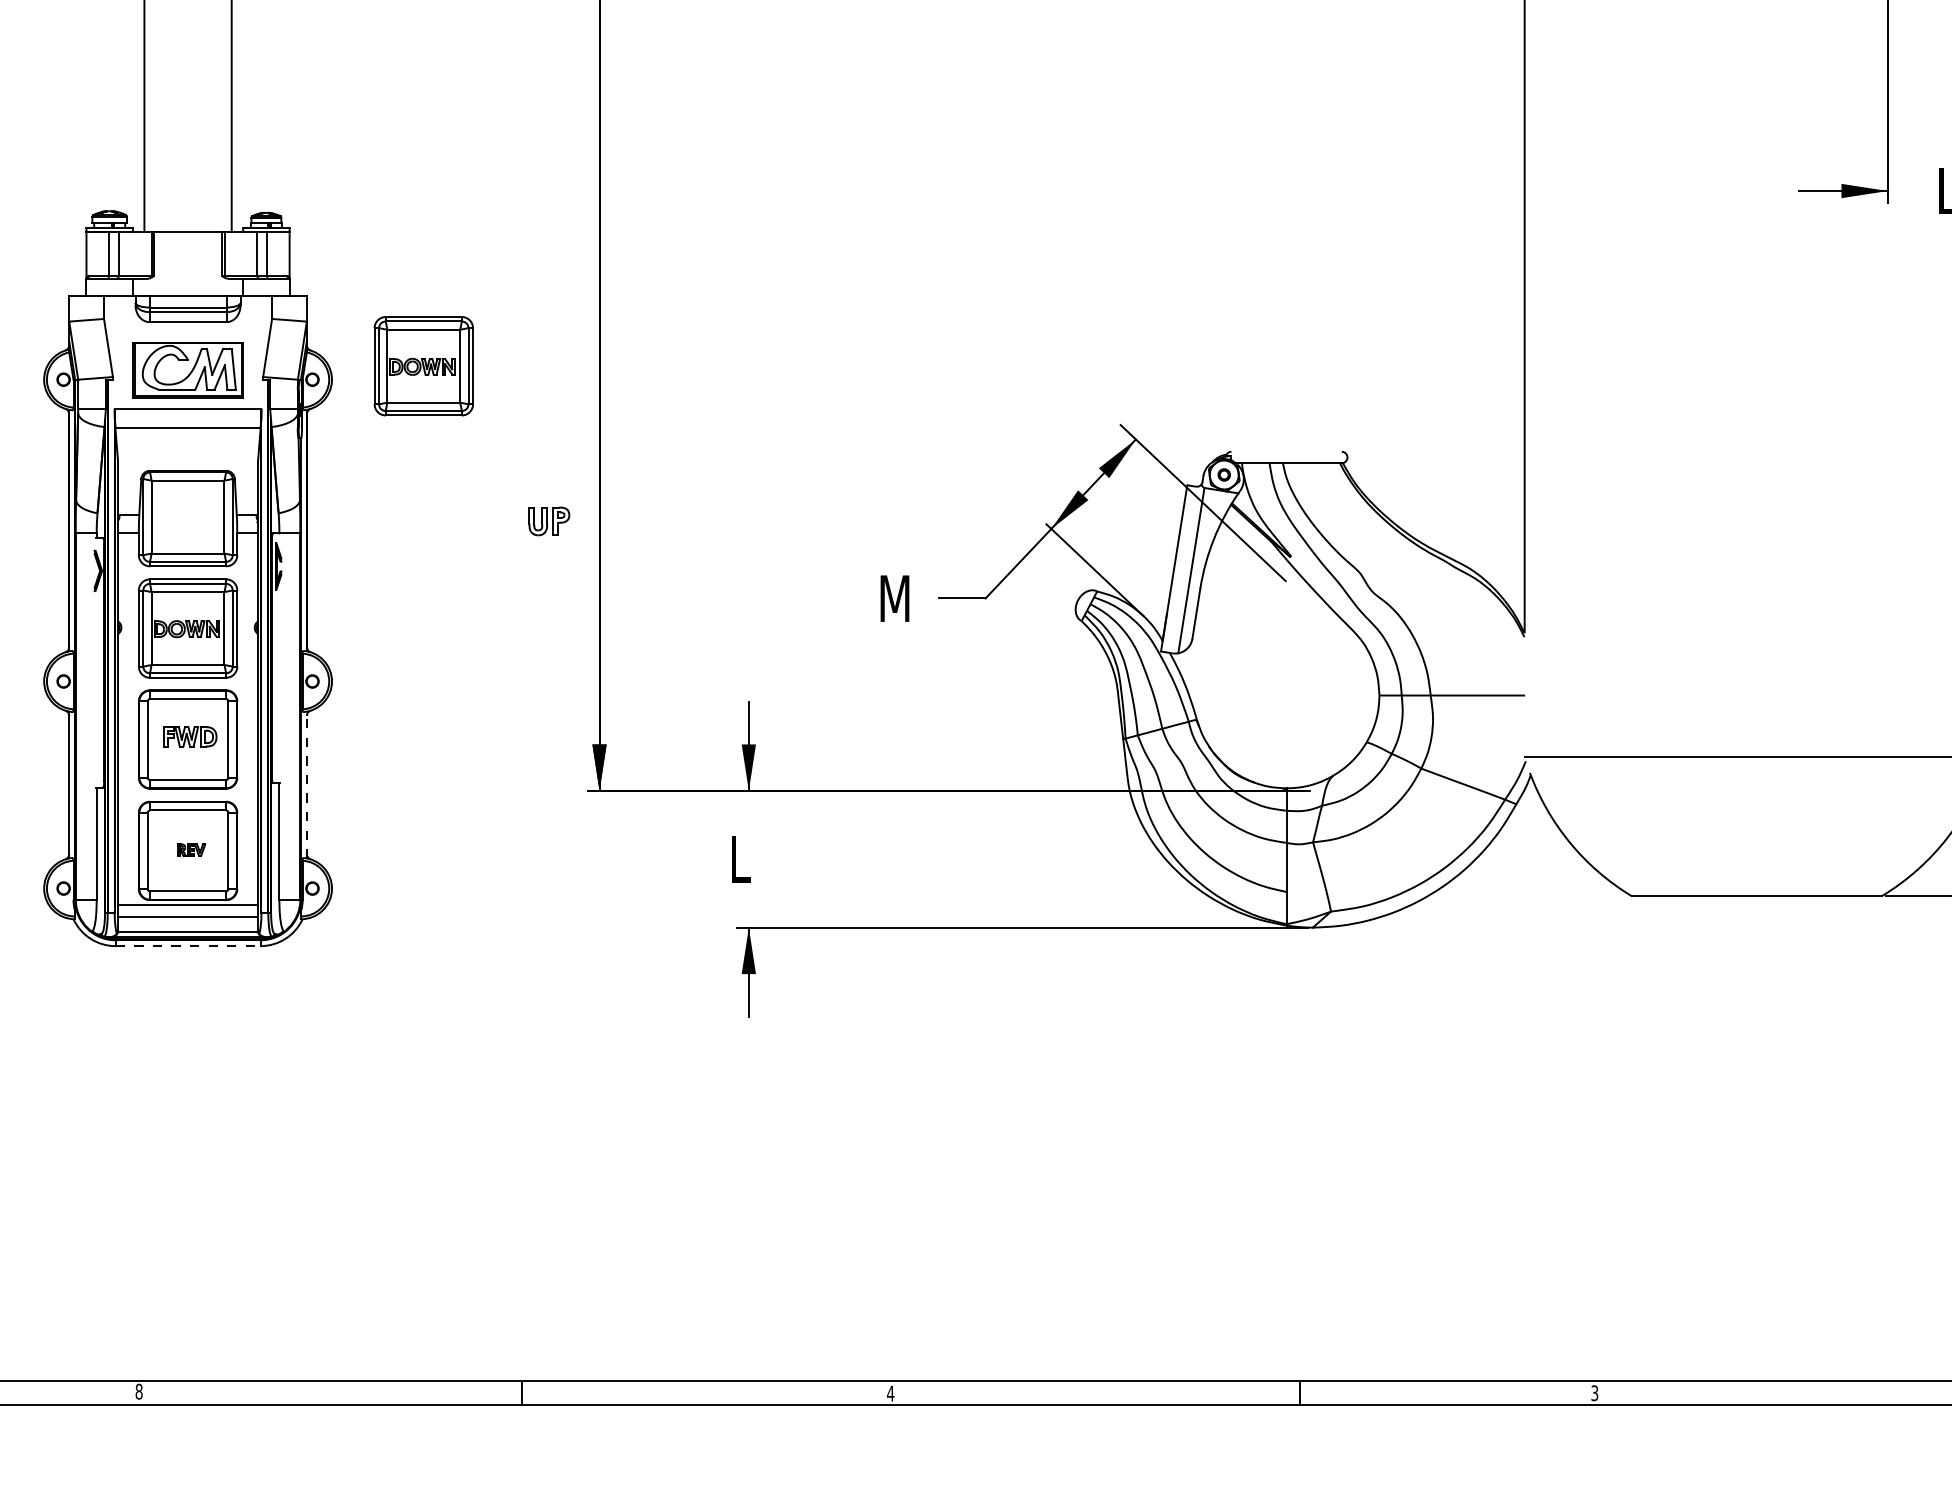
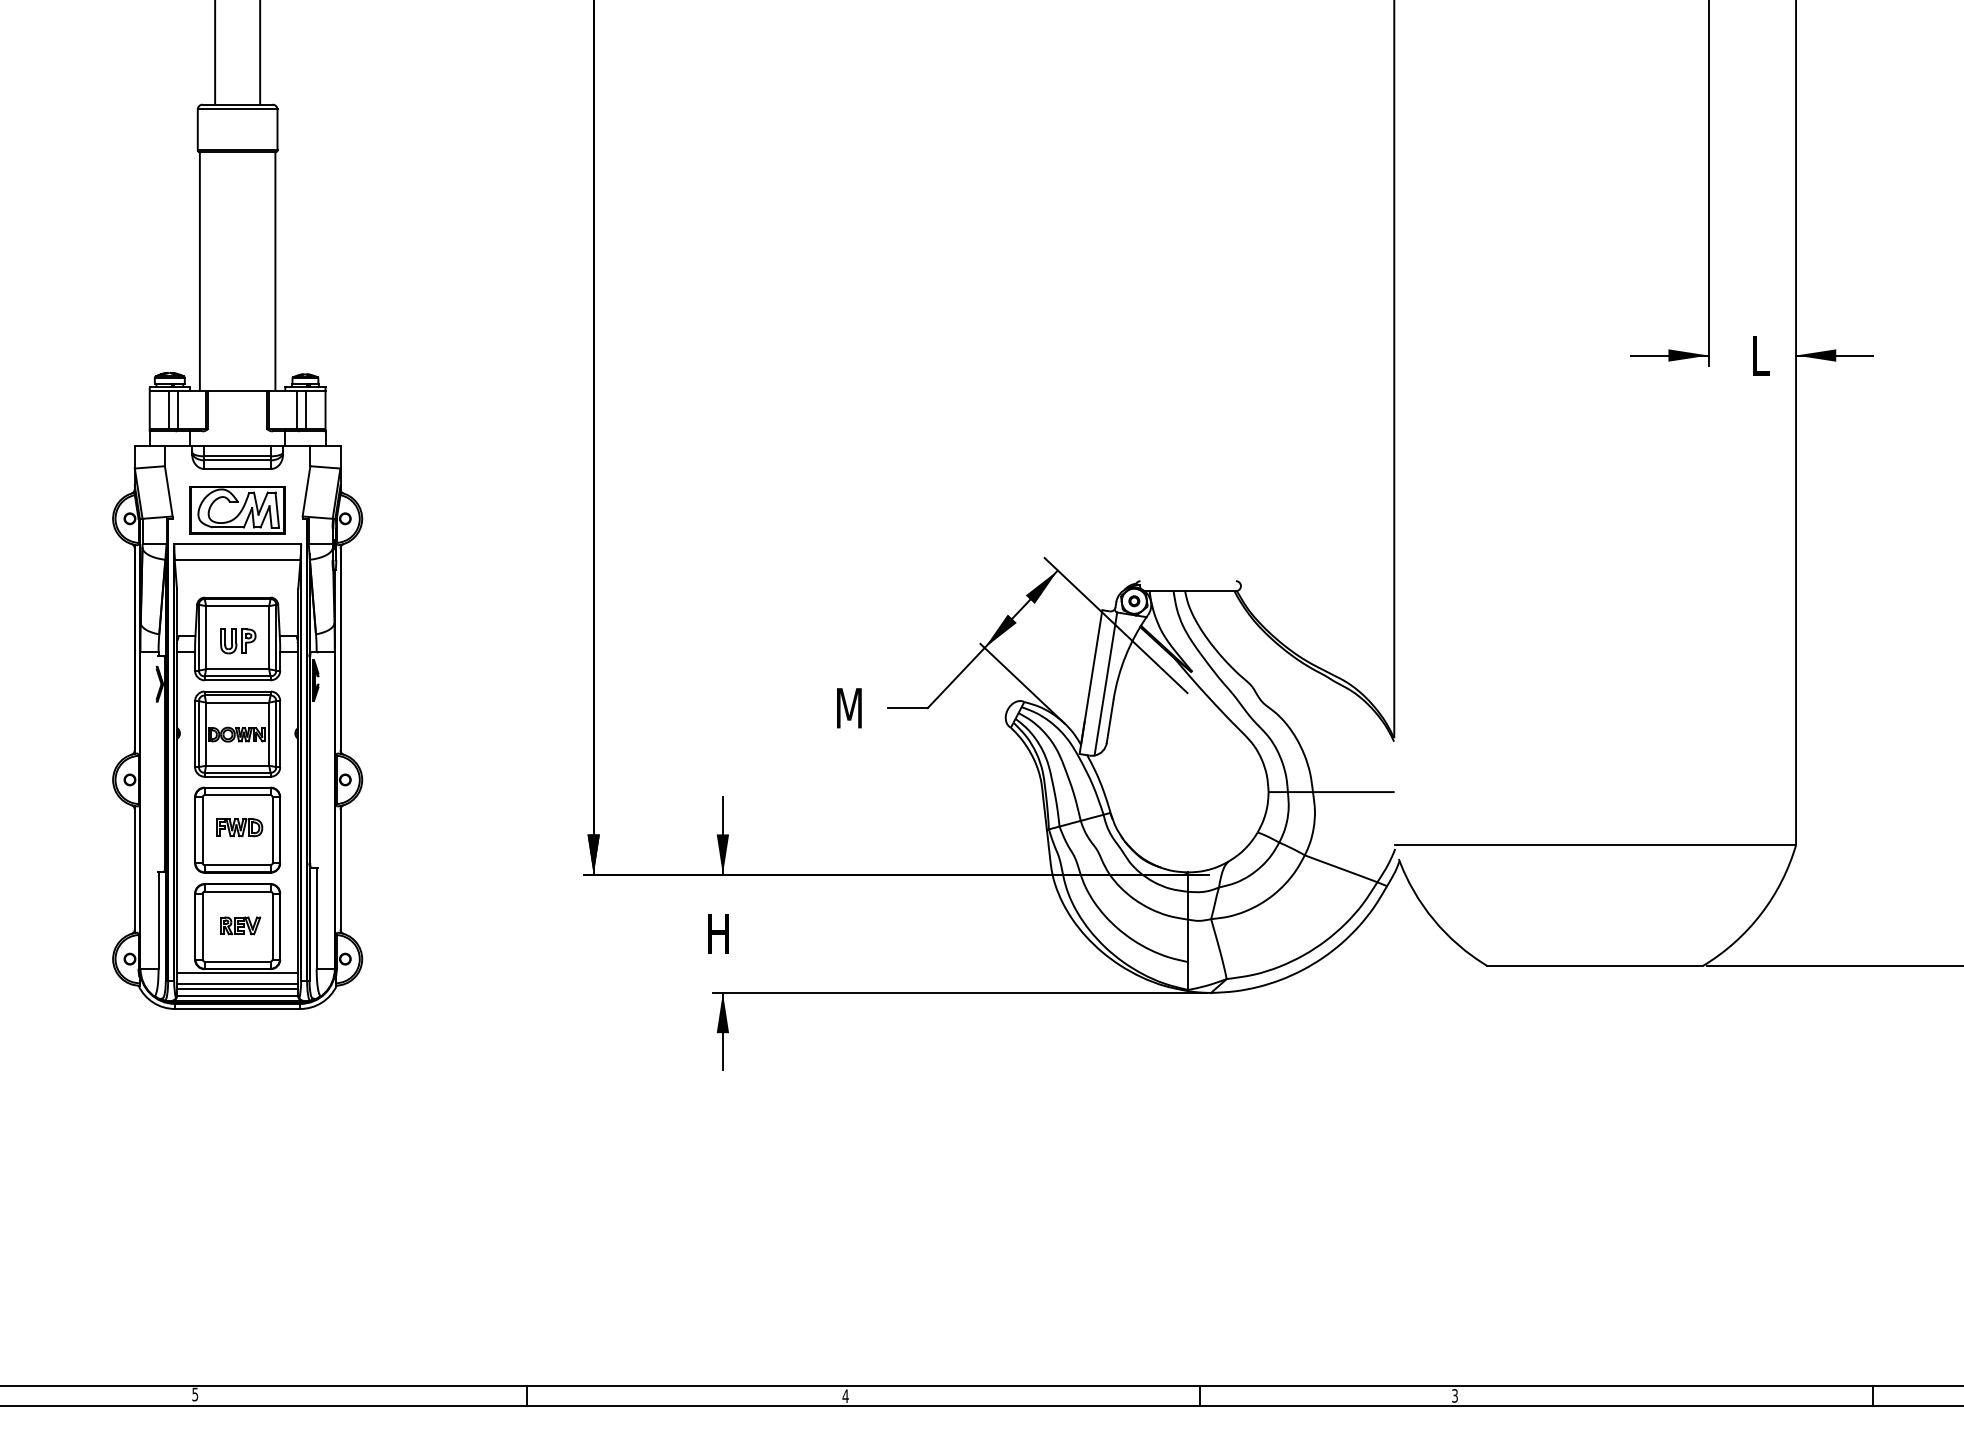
part: (423, 365) -> (441, 506), removed
part: (549, 521) -> (238, 641), moved
line: (306, 784) -> (340, 869), dashed -> solid
part: (191, 849) -> (240, 925), size x1.67
text: (746, 858) -> (720, 933), L -> H
line: (187, 922) -> (237, 988), added
line: (187, 945) -> (237, 1008), dashed -> solid
text: (139, 1391) -> (195, 1394), 8 -> 5

